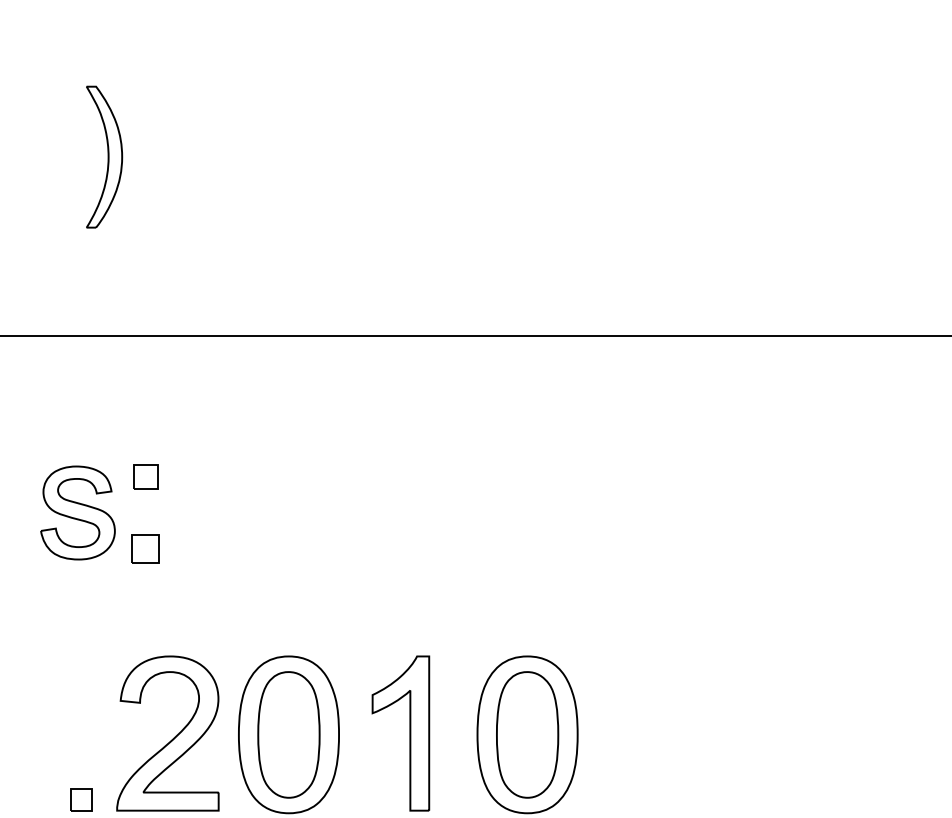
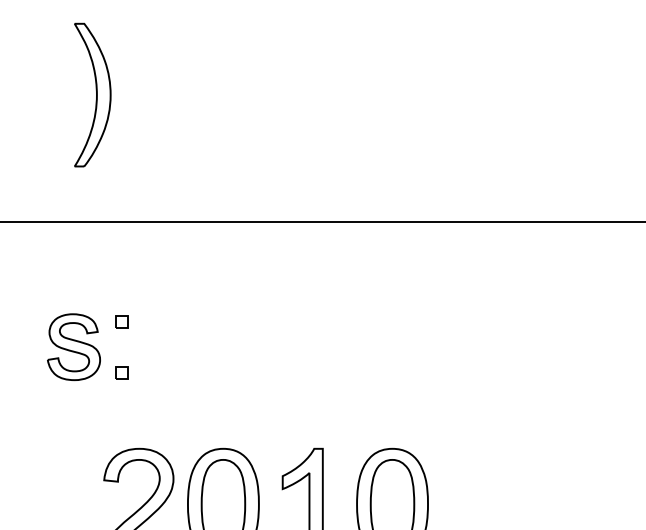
part: (104, 156) -> (92, 94), size x1.43
part: (145, 477) -> (121, 322), size x0.71
part: (145, 548) -> (121, 372), size x0.62

